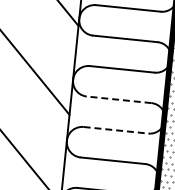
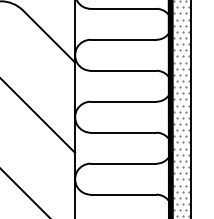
line: (119, 99) -> (123, 132), dashed -> solid
line: (116, 130) -> (123, 163), dashed -> solid

